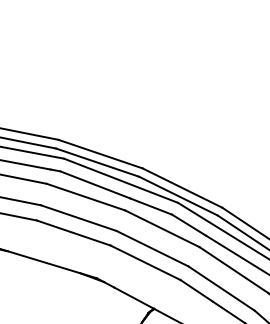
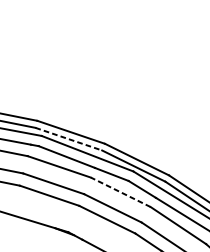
line: (97, 162) -> (68, 139), solid -> dashed
line: (161, 228) -> (120, 192), solid -> dashed

